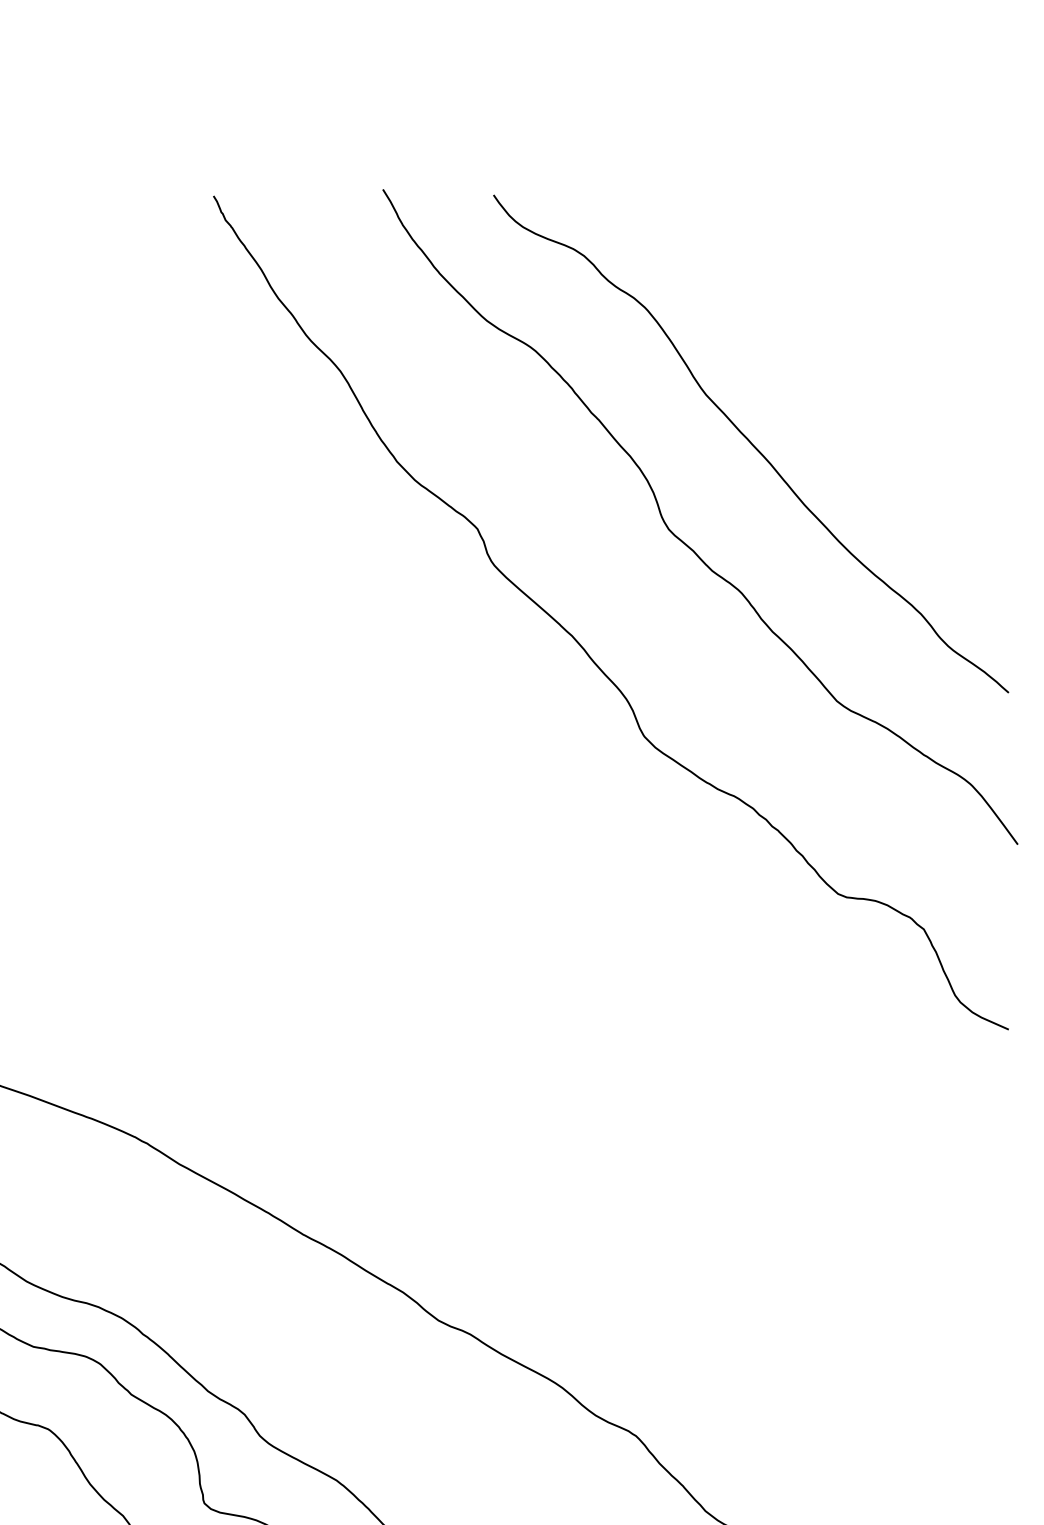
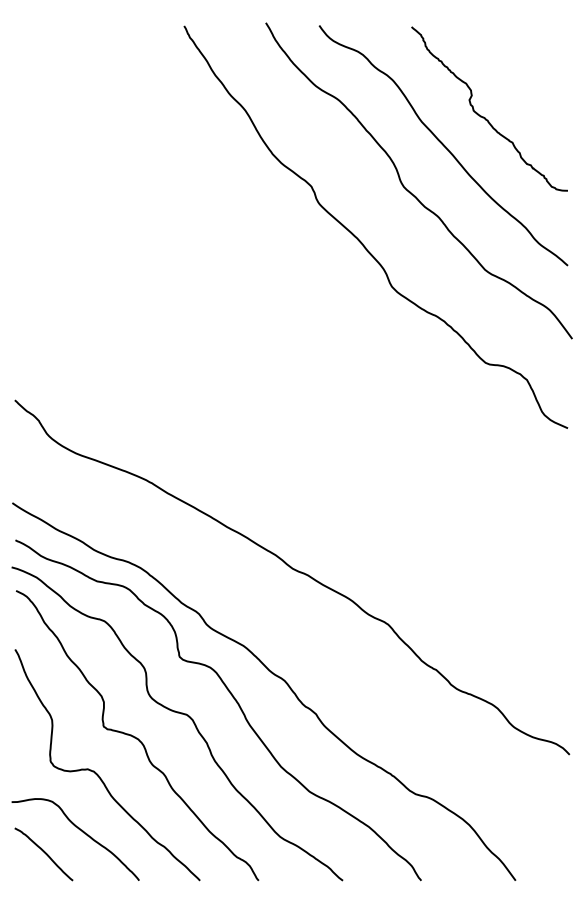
curve: (837, 385) -> (485, 117), added

